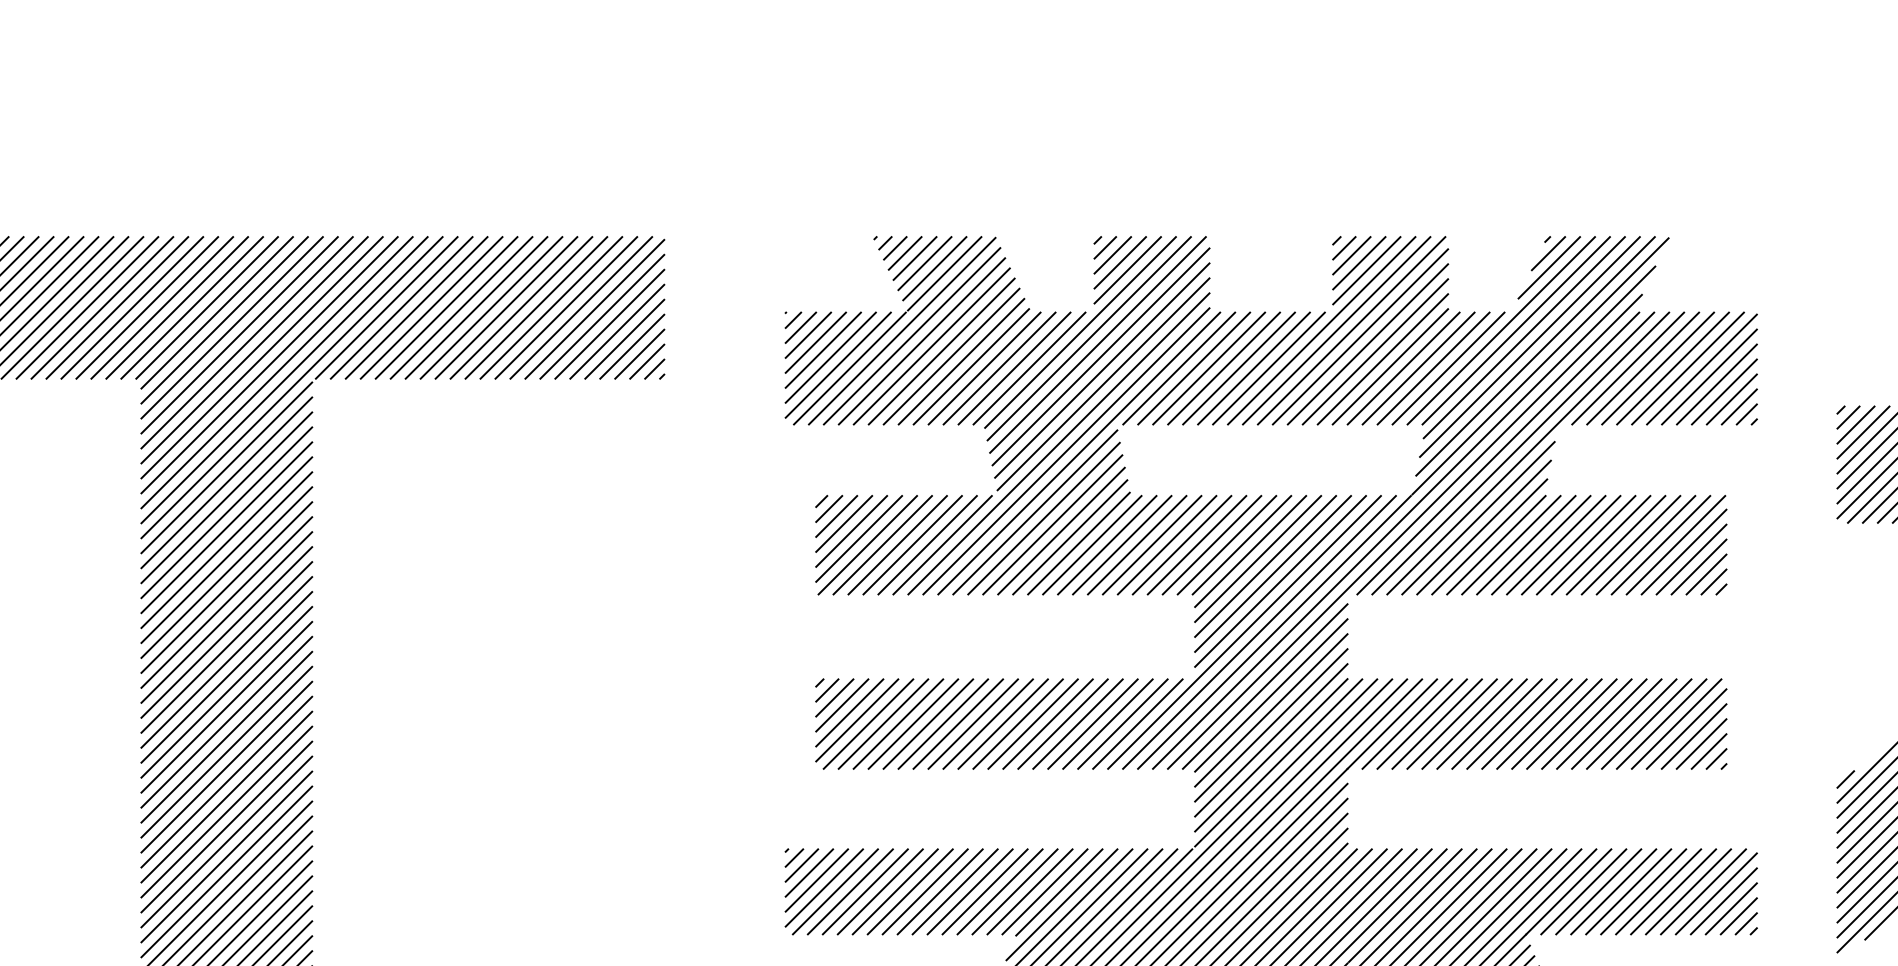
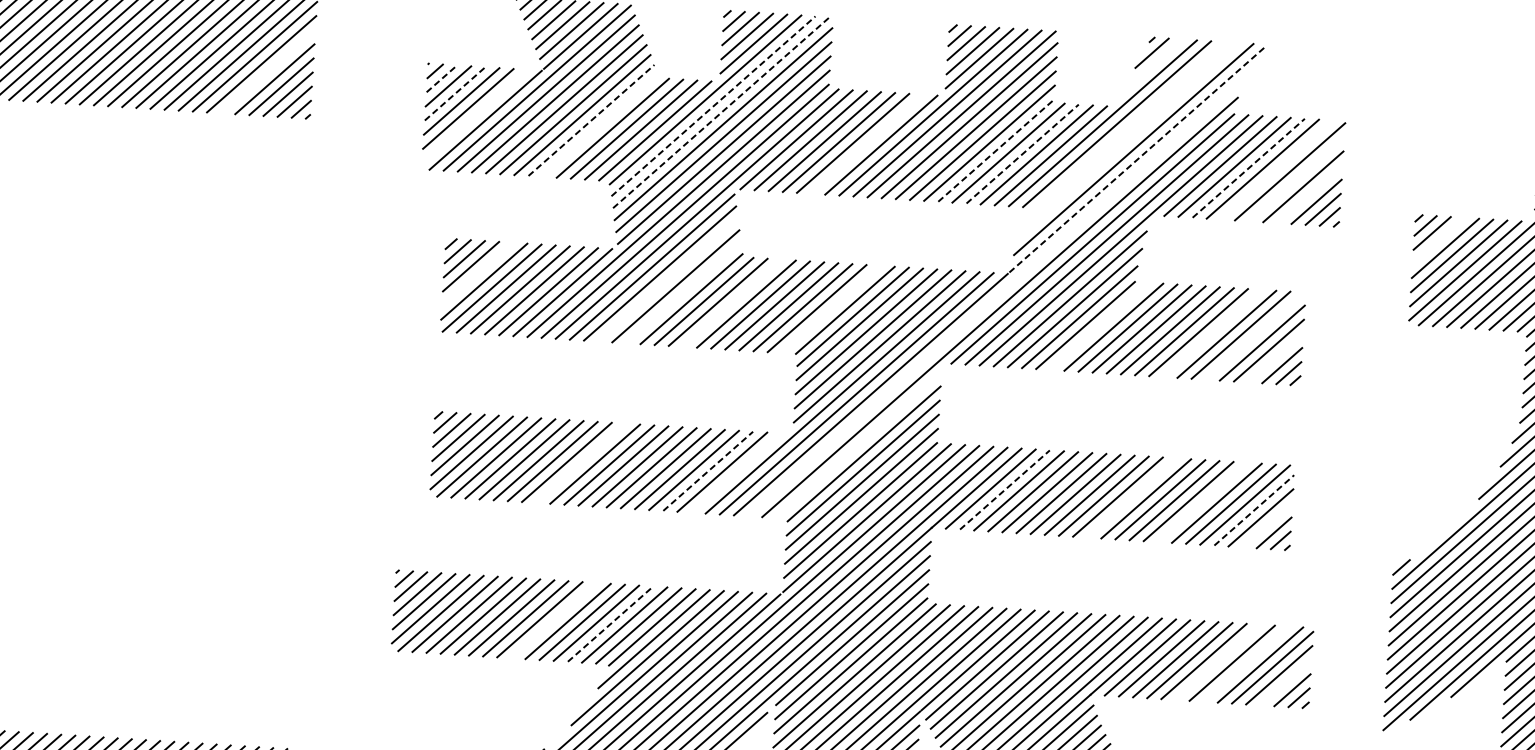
line: (1549, 267) -> (1152, 66), removed
line: (801, 327) -> (442, 78), solid -> dashed
line: (617, 331) -> (268, 71), removed
line: (1523, 337) -> (1123, 130), removed
line: (1089, 338) -> (713, 106), solid -> dashed
line: (815, 342) -> (454, 93), solid -> dashed
line: (1098, 344) -> (721, 112), solid -> dashed
line: (1529, 346) -> (1128, 139), removed
line: (961, 361) -> (591, 120), solid -> dashed
line: (837, 364) -> (474, 115), removed
line: (1540, 365) -> (1137, 158), solid -> dashed
line: (971, 366) -> (600, 125), removed
line: (1390, 366) -> (996, 150), solid -> dashed
line: (1253, 368) -> (866, 144), removed
line: (1418, 368) -> (1022, 154), solid -> dashed
line: (1658, 368) -> (1249, 168), solid -> dashed
line: (1687, 368) -> (1276, 169), removed
line: (1709, 376) -> (1296, 178), removed
line: (1723, 391) -> (1309, 193), removed
line: (1863, 432) -> (1438, 240), removed
line: (1404, 517) -> (1000, 293), removed
line: (1052, 524) -> (667, 279), removed
line: (851, 531) -> (477, 274), removed
line: (1070, 537) -> (683, 292), removed
line: (1122, 545) -> (732, 303), removed
line: (1226, 545) -> (830, 309), removed
line: (1511, 545) -> (1099, 326), removed
line: (1630, 545) -> (1212, 333), removed
line: (1675, 545) -> (1254, 336), removed
line: (1698, 566) -> (1275, 357), removed
line: (1264, 686) -> (858, 445), removed
line: (973, 723) -> (581, 462), removed
line: (1108, 723) -> (708, 470), solid -> dashed
line: (1137, 723) -> (736, 472), removed
line: (1422, 723) -> (1005, 489), solid -> dashed
line: (1556, 723) -> (1131, 497), removed
line: (1631, 723) -> (1202, 501), removed
line: (1687, 728) -> (1255, 509), solid -> dashed
line: (1701, 743) -> (1267, 524), removed
line: (954, 891) -> (553, 620), removed
line: (1015, 891) -> (610, 623), solid -> dashed
line: (1658, 891) -> (1218, 662), removed
line: (1688, 891) -> (1246, 663), removed
line: (1730, 908) -> (1285, 682), removed

